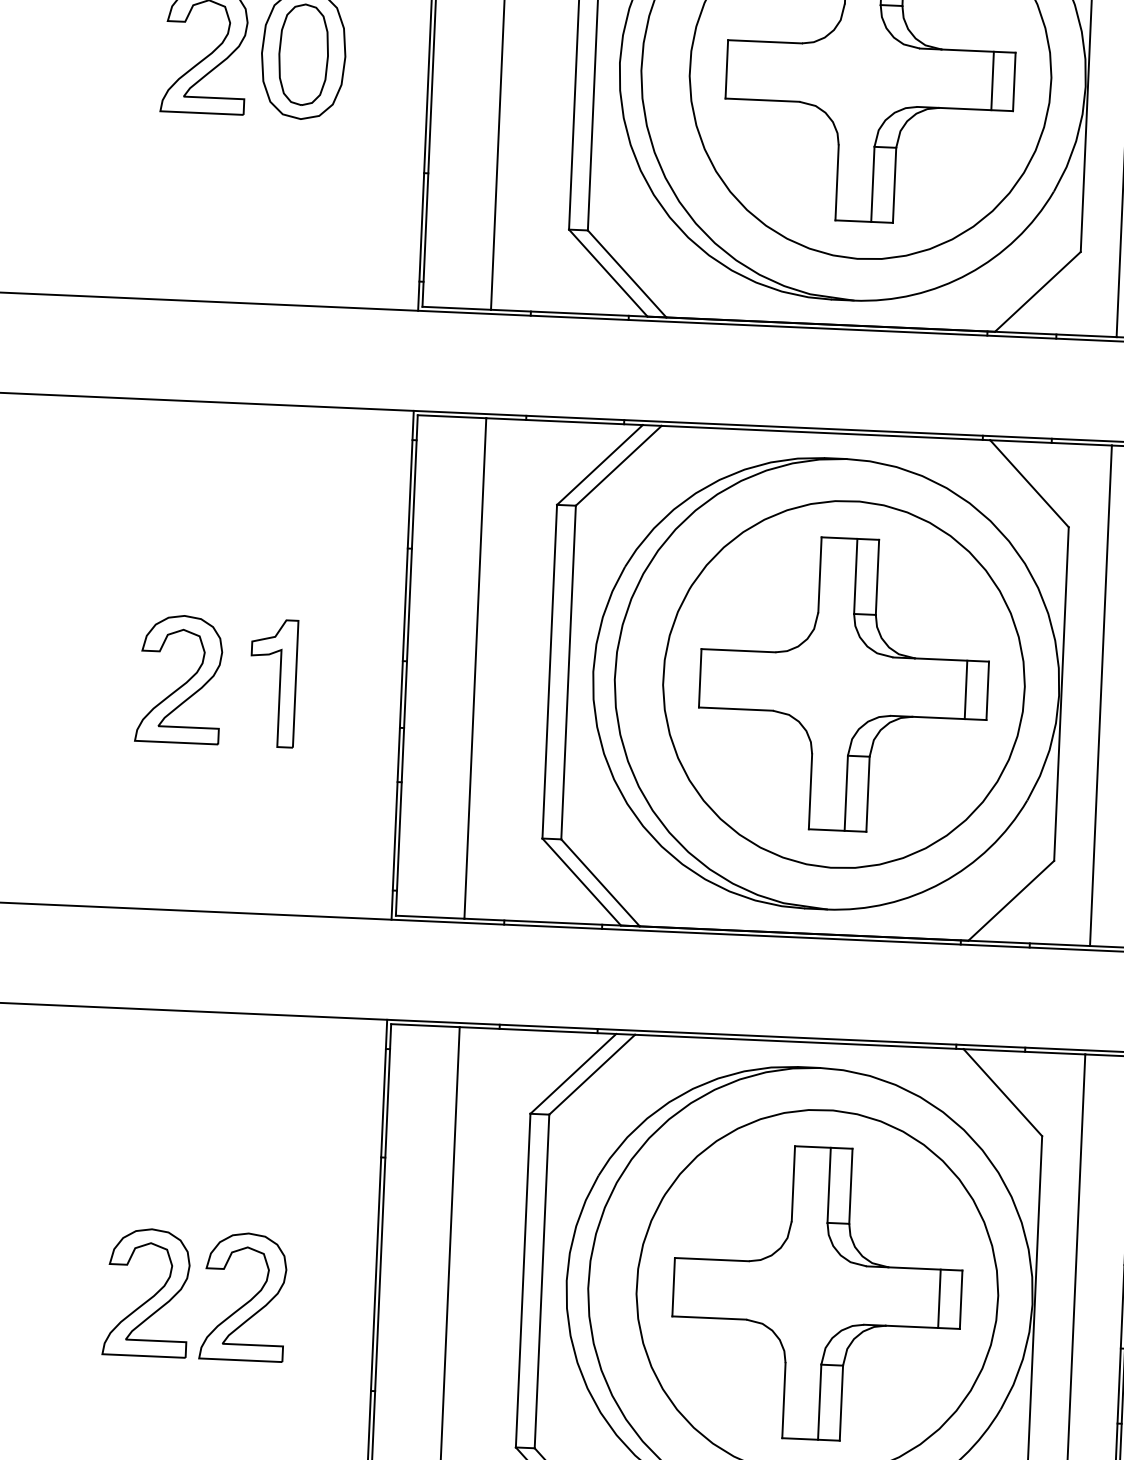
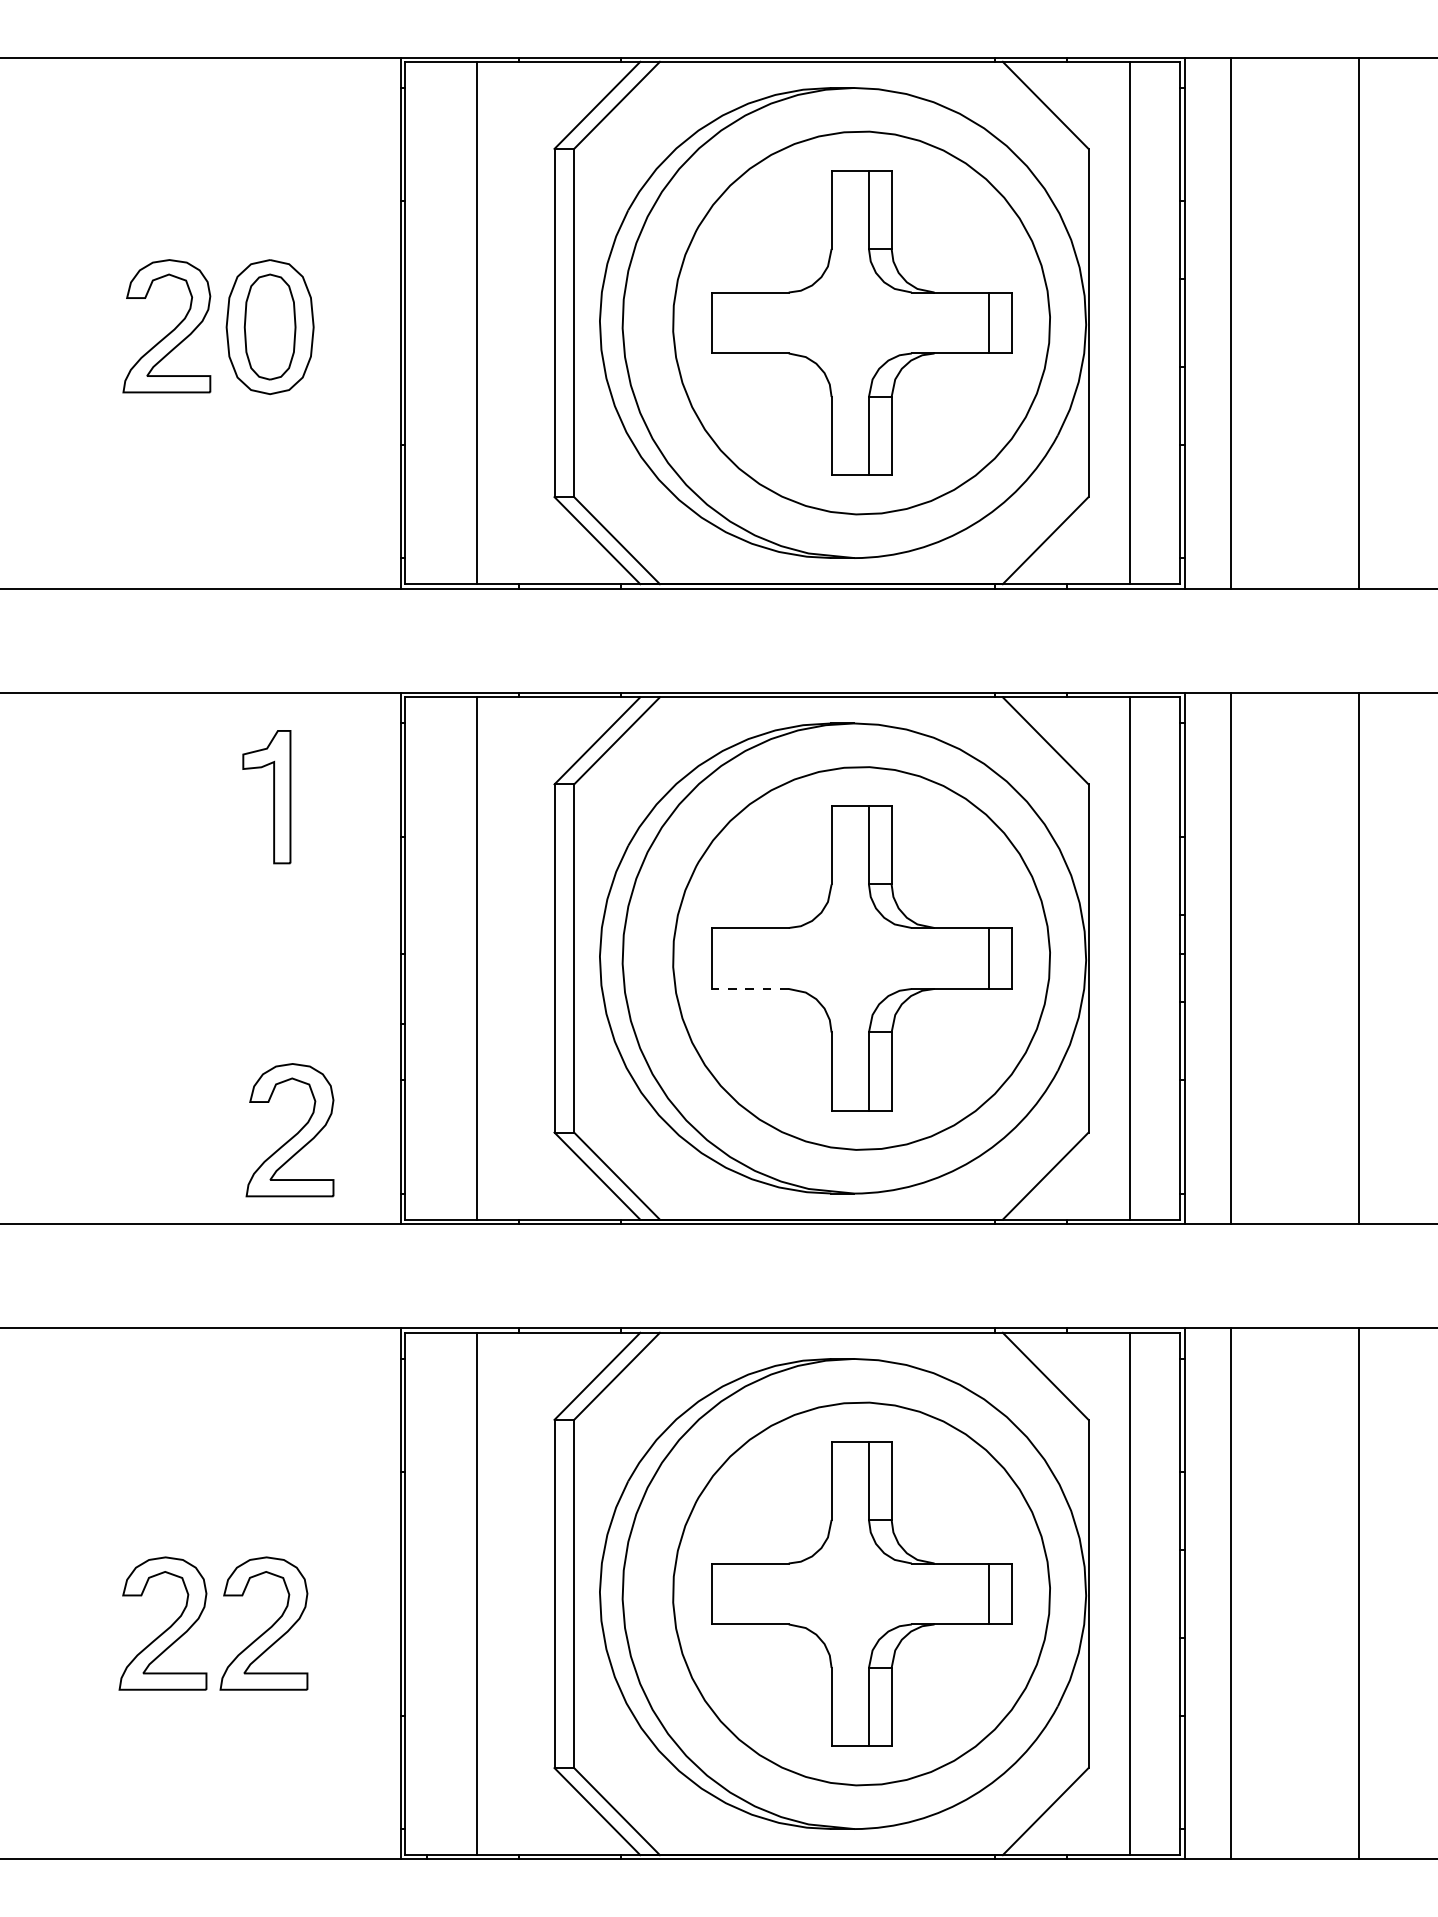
part: (183, 683) -> (294, 1134), moved
part: (279, 683) -> (273, 797), moved
line: (736, 708) -> (750, 988), solid -> dashed

